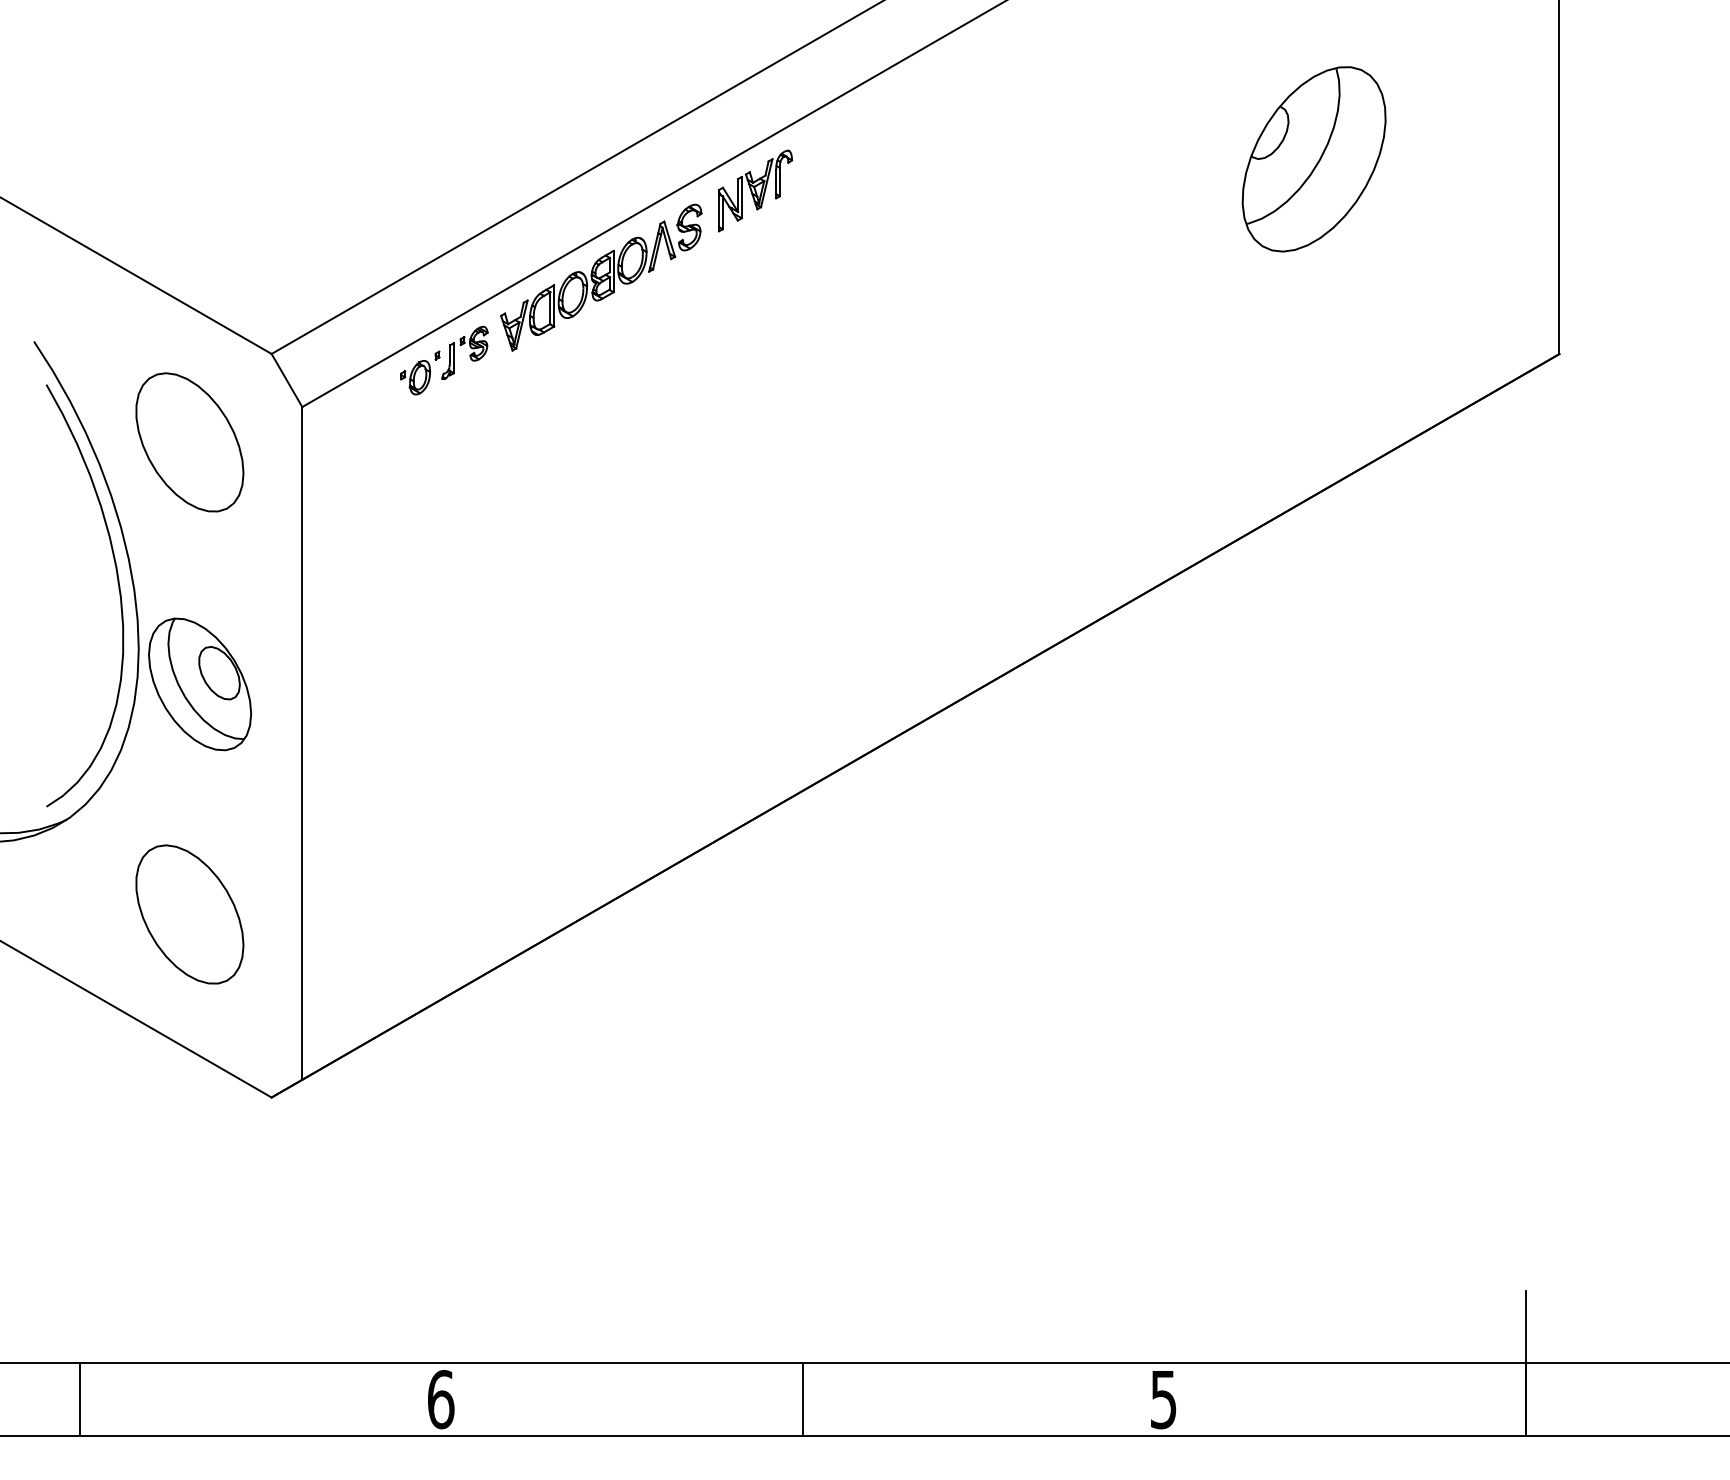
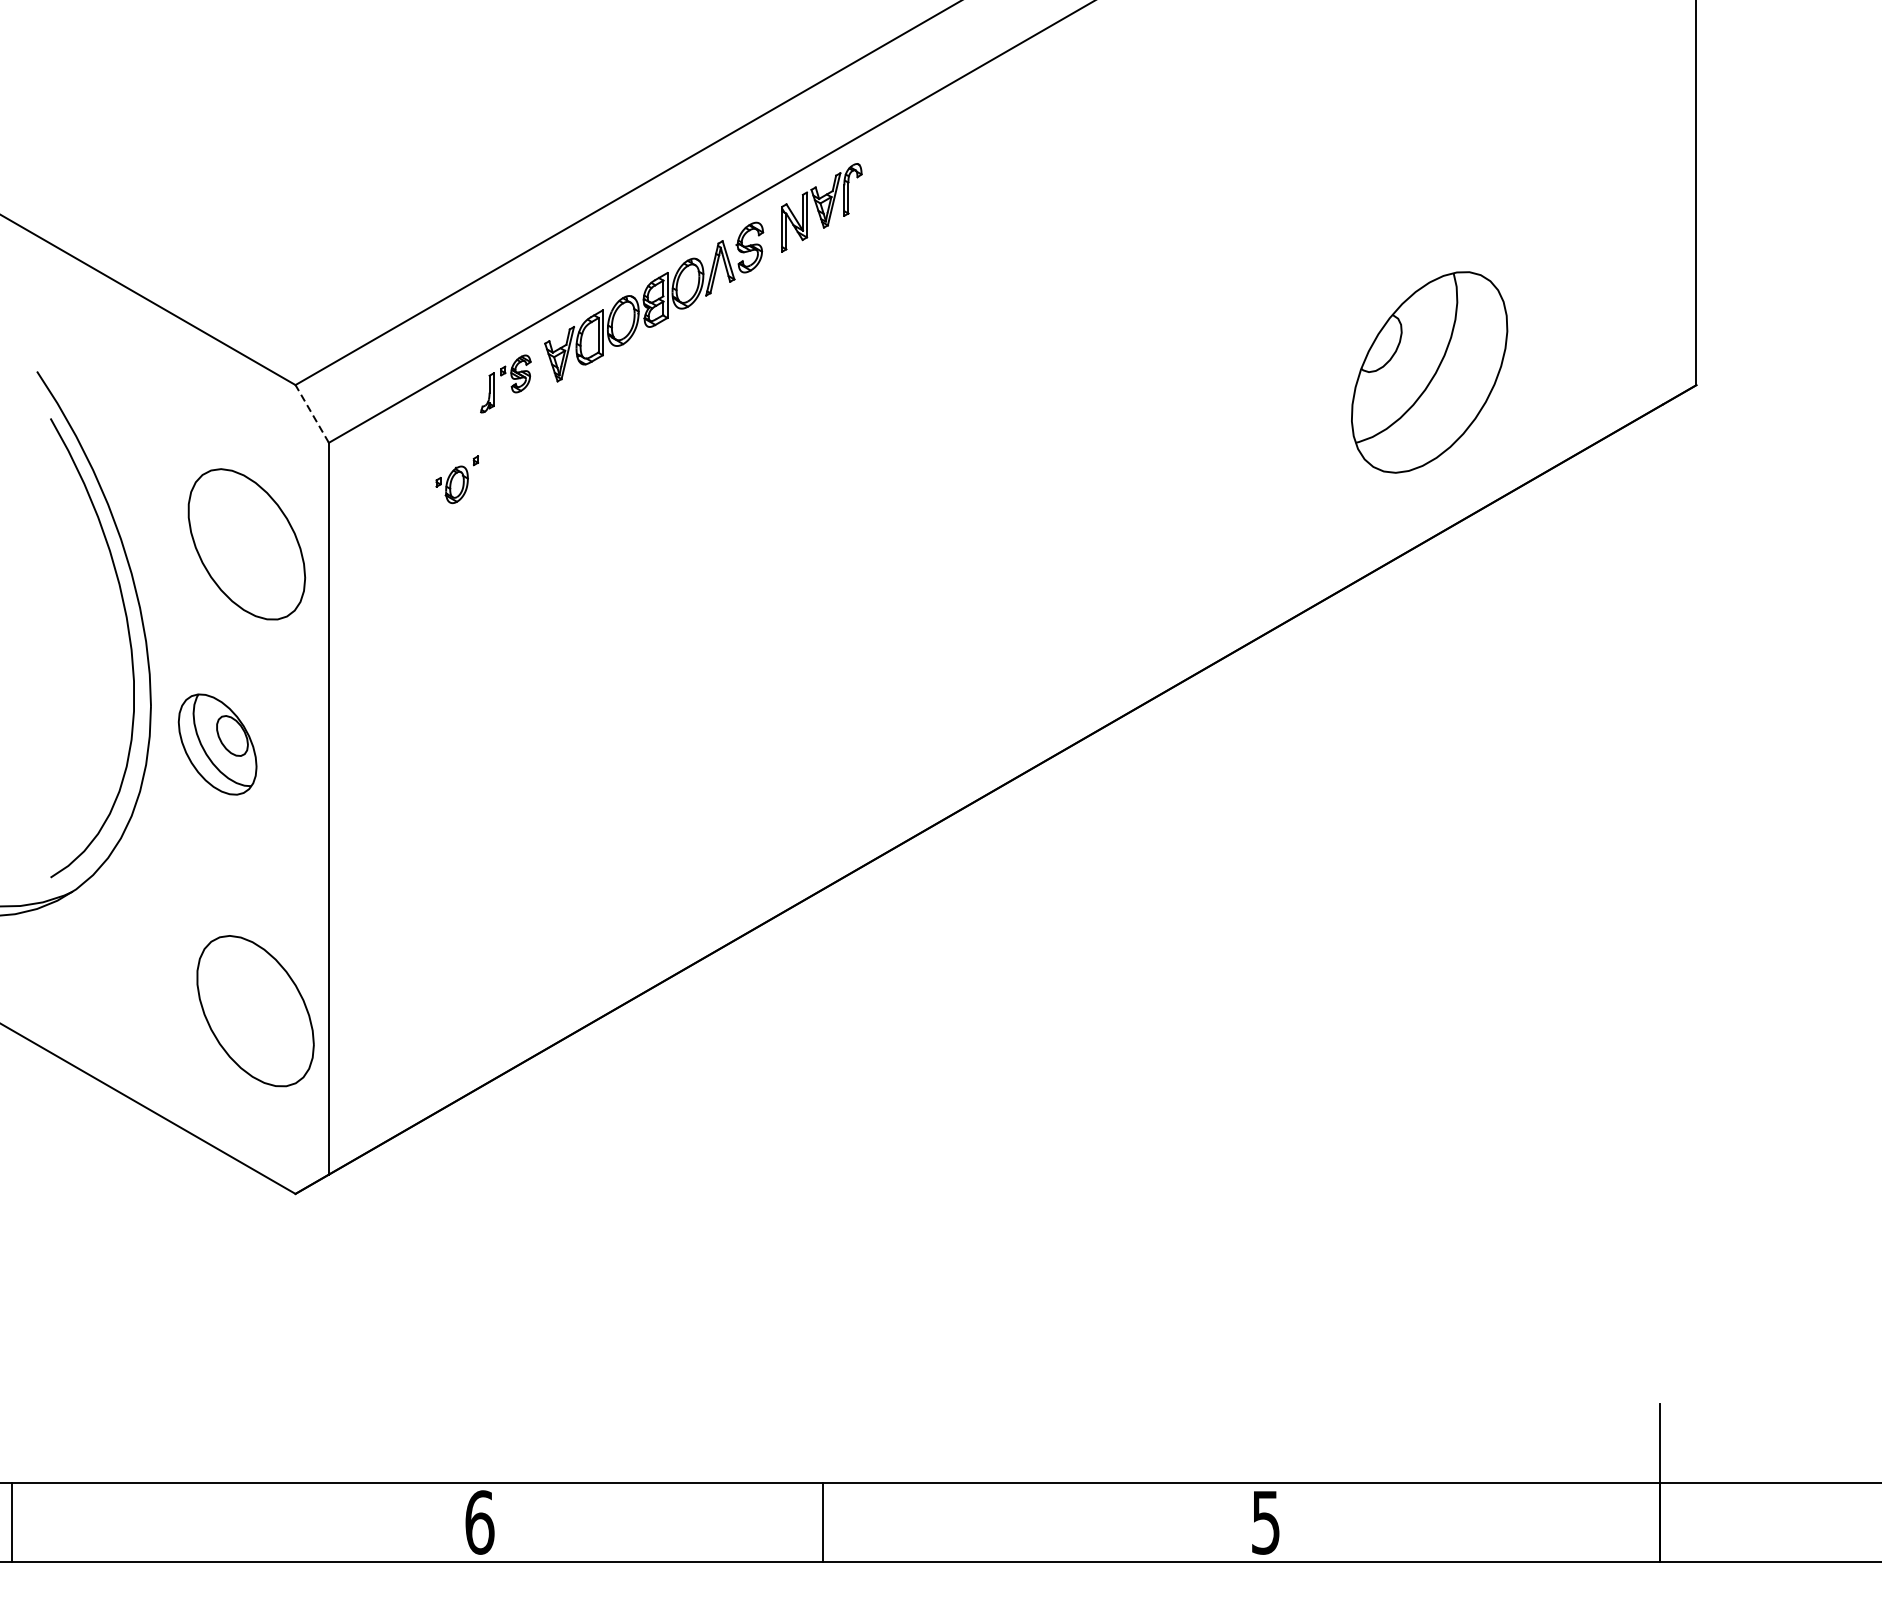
part: (1313, 159) -> (1428, 372), moved
part: (420, 372) -> (457, 479), moved
line: (286, 380) -> (311, 413), solid -> dashed
part: (189, 442) -> (246, 544), moved
part: (199, 684) -> (217, 744), size x0.7
part: (189, 914) -> (255, 1011), moved
line: (80, 1399) -> (12, 1522), moved
line: (803, 1399) -> (822, 1522), moved

